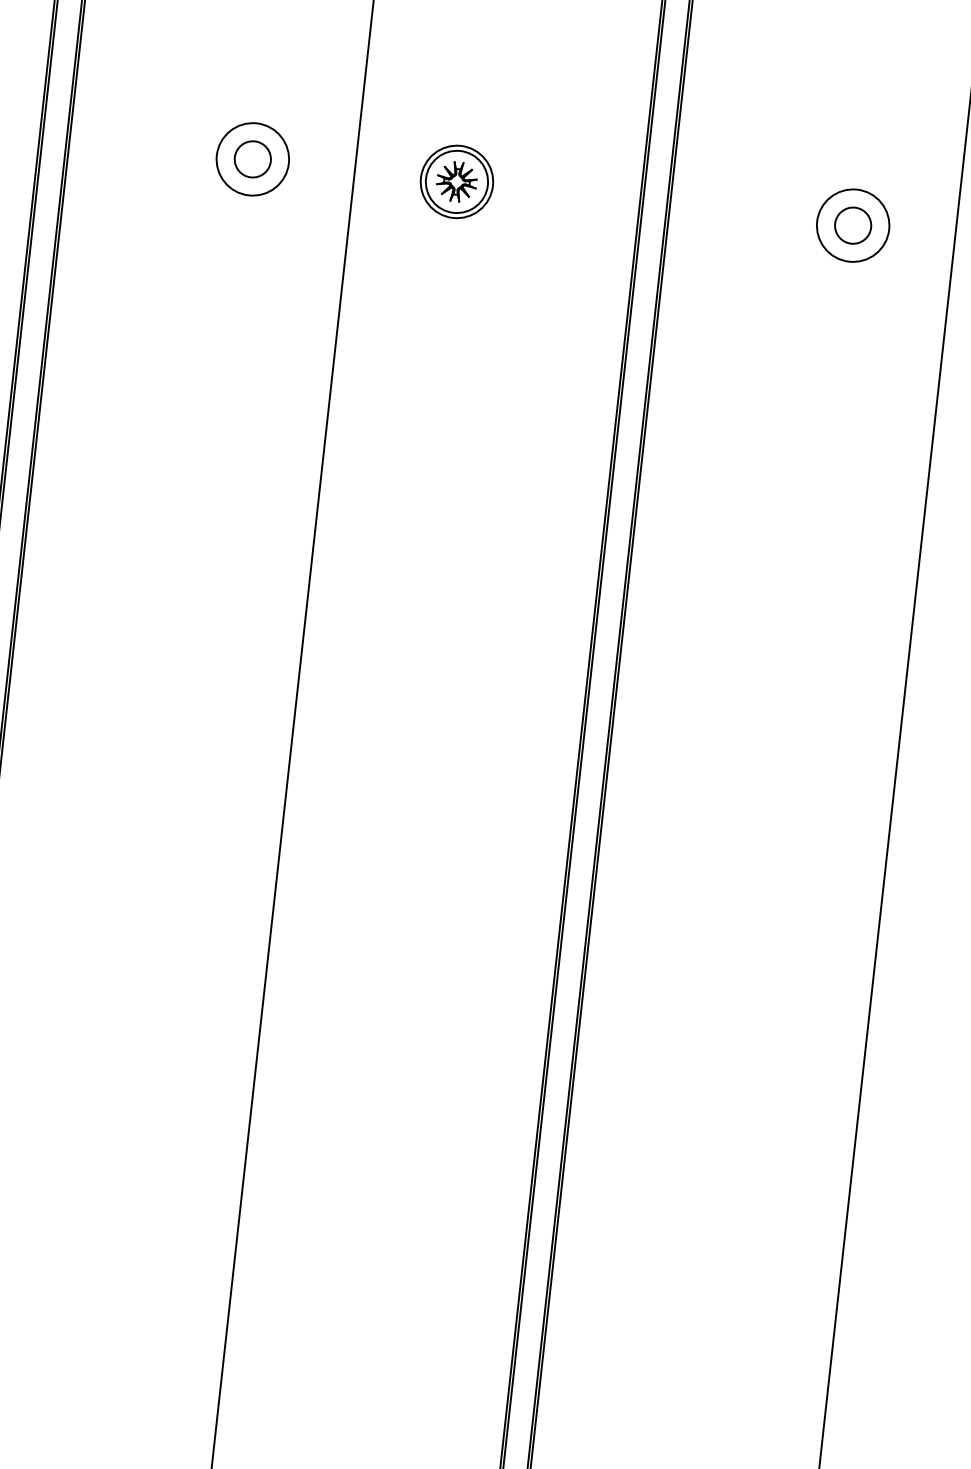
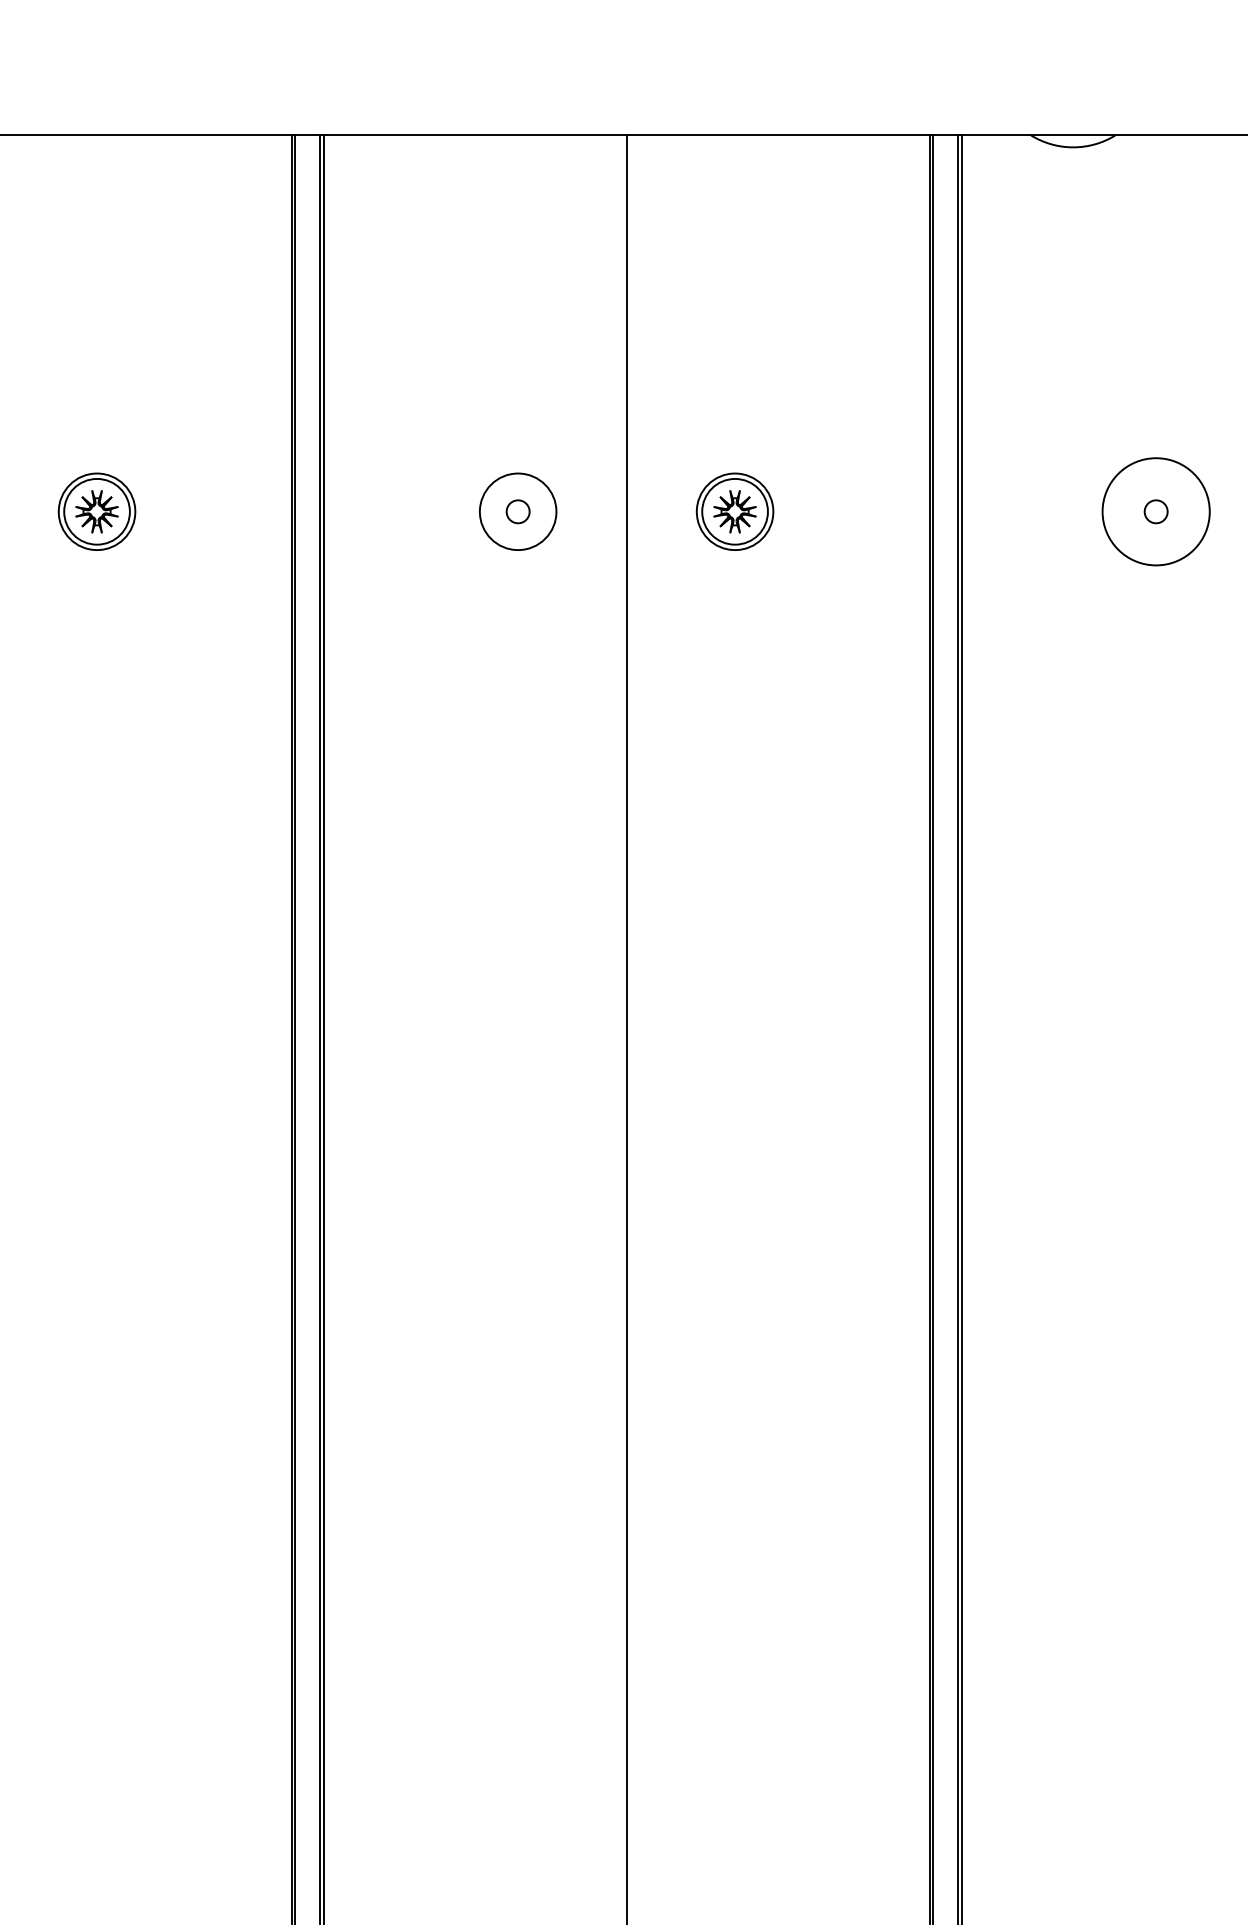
circle: (253, 159) -> (518, 511), size x0.6
circle: (852, 225) -> (1155, 511), size x1.4
circle: (853, 225) -> (1156, 511), size x0.6

